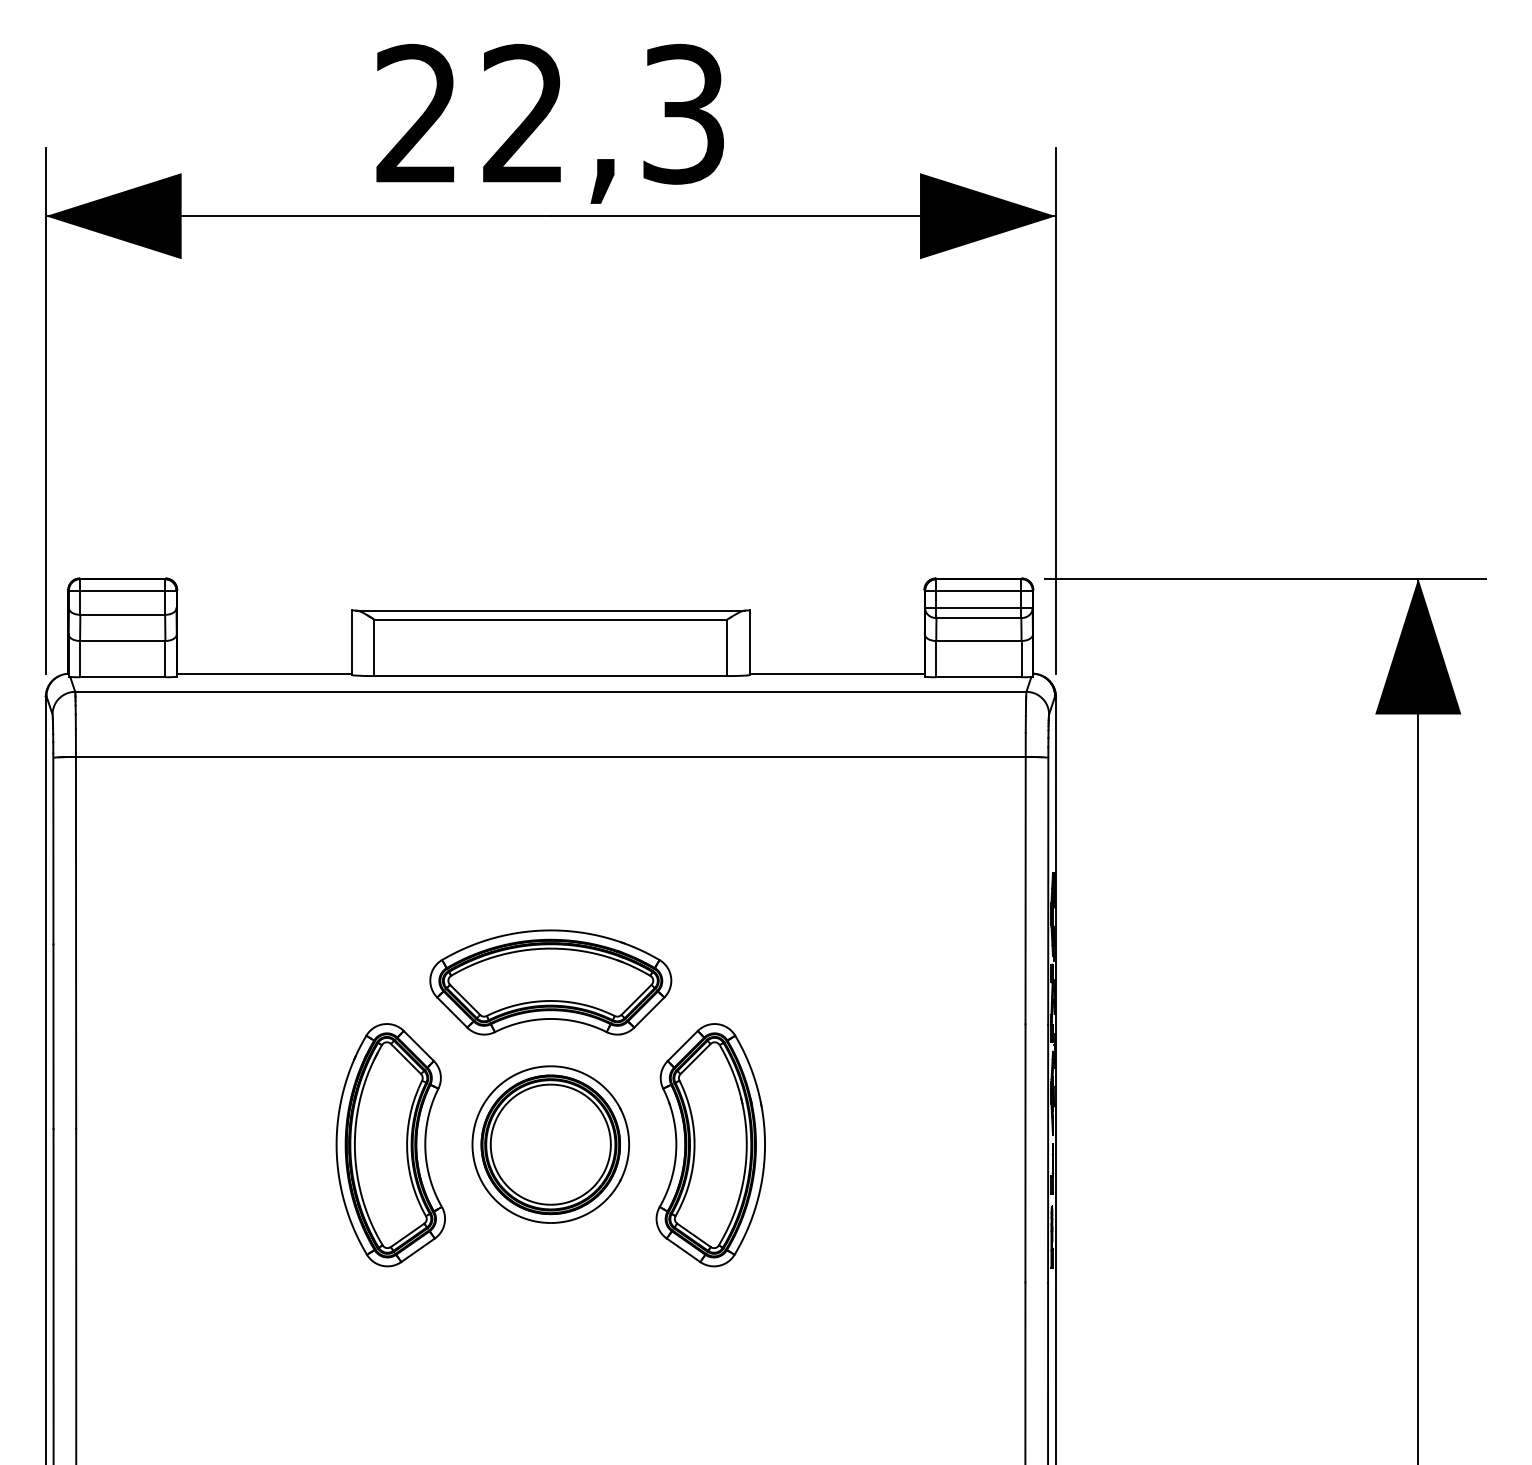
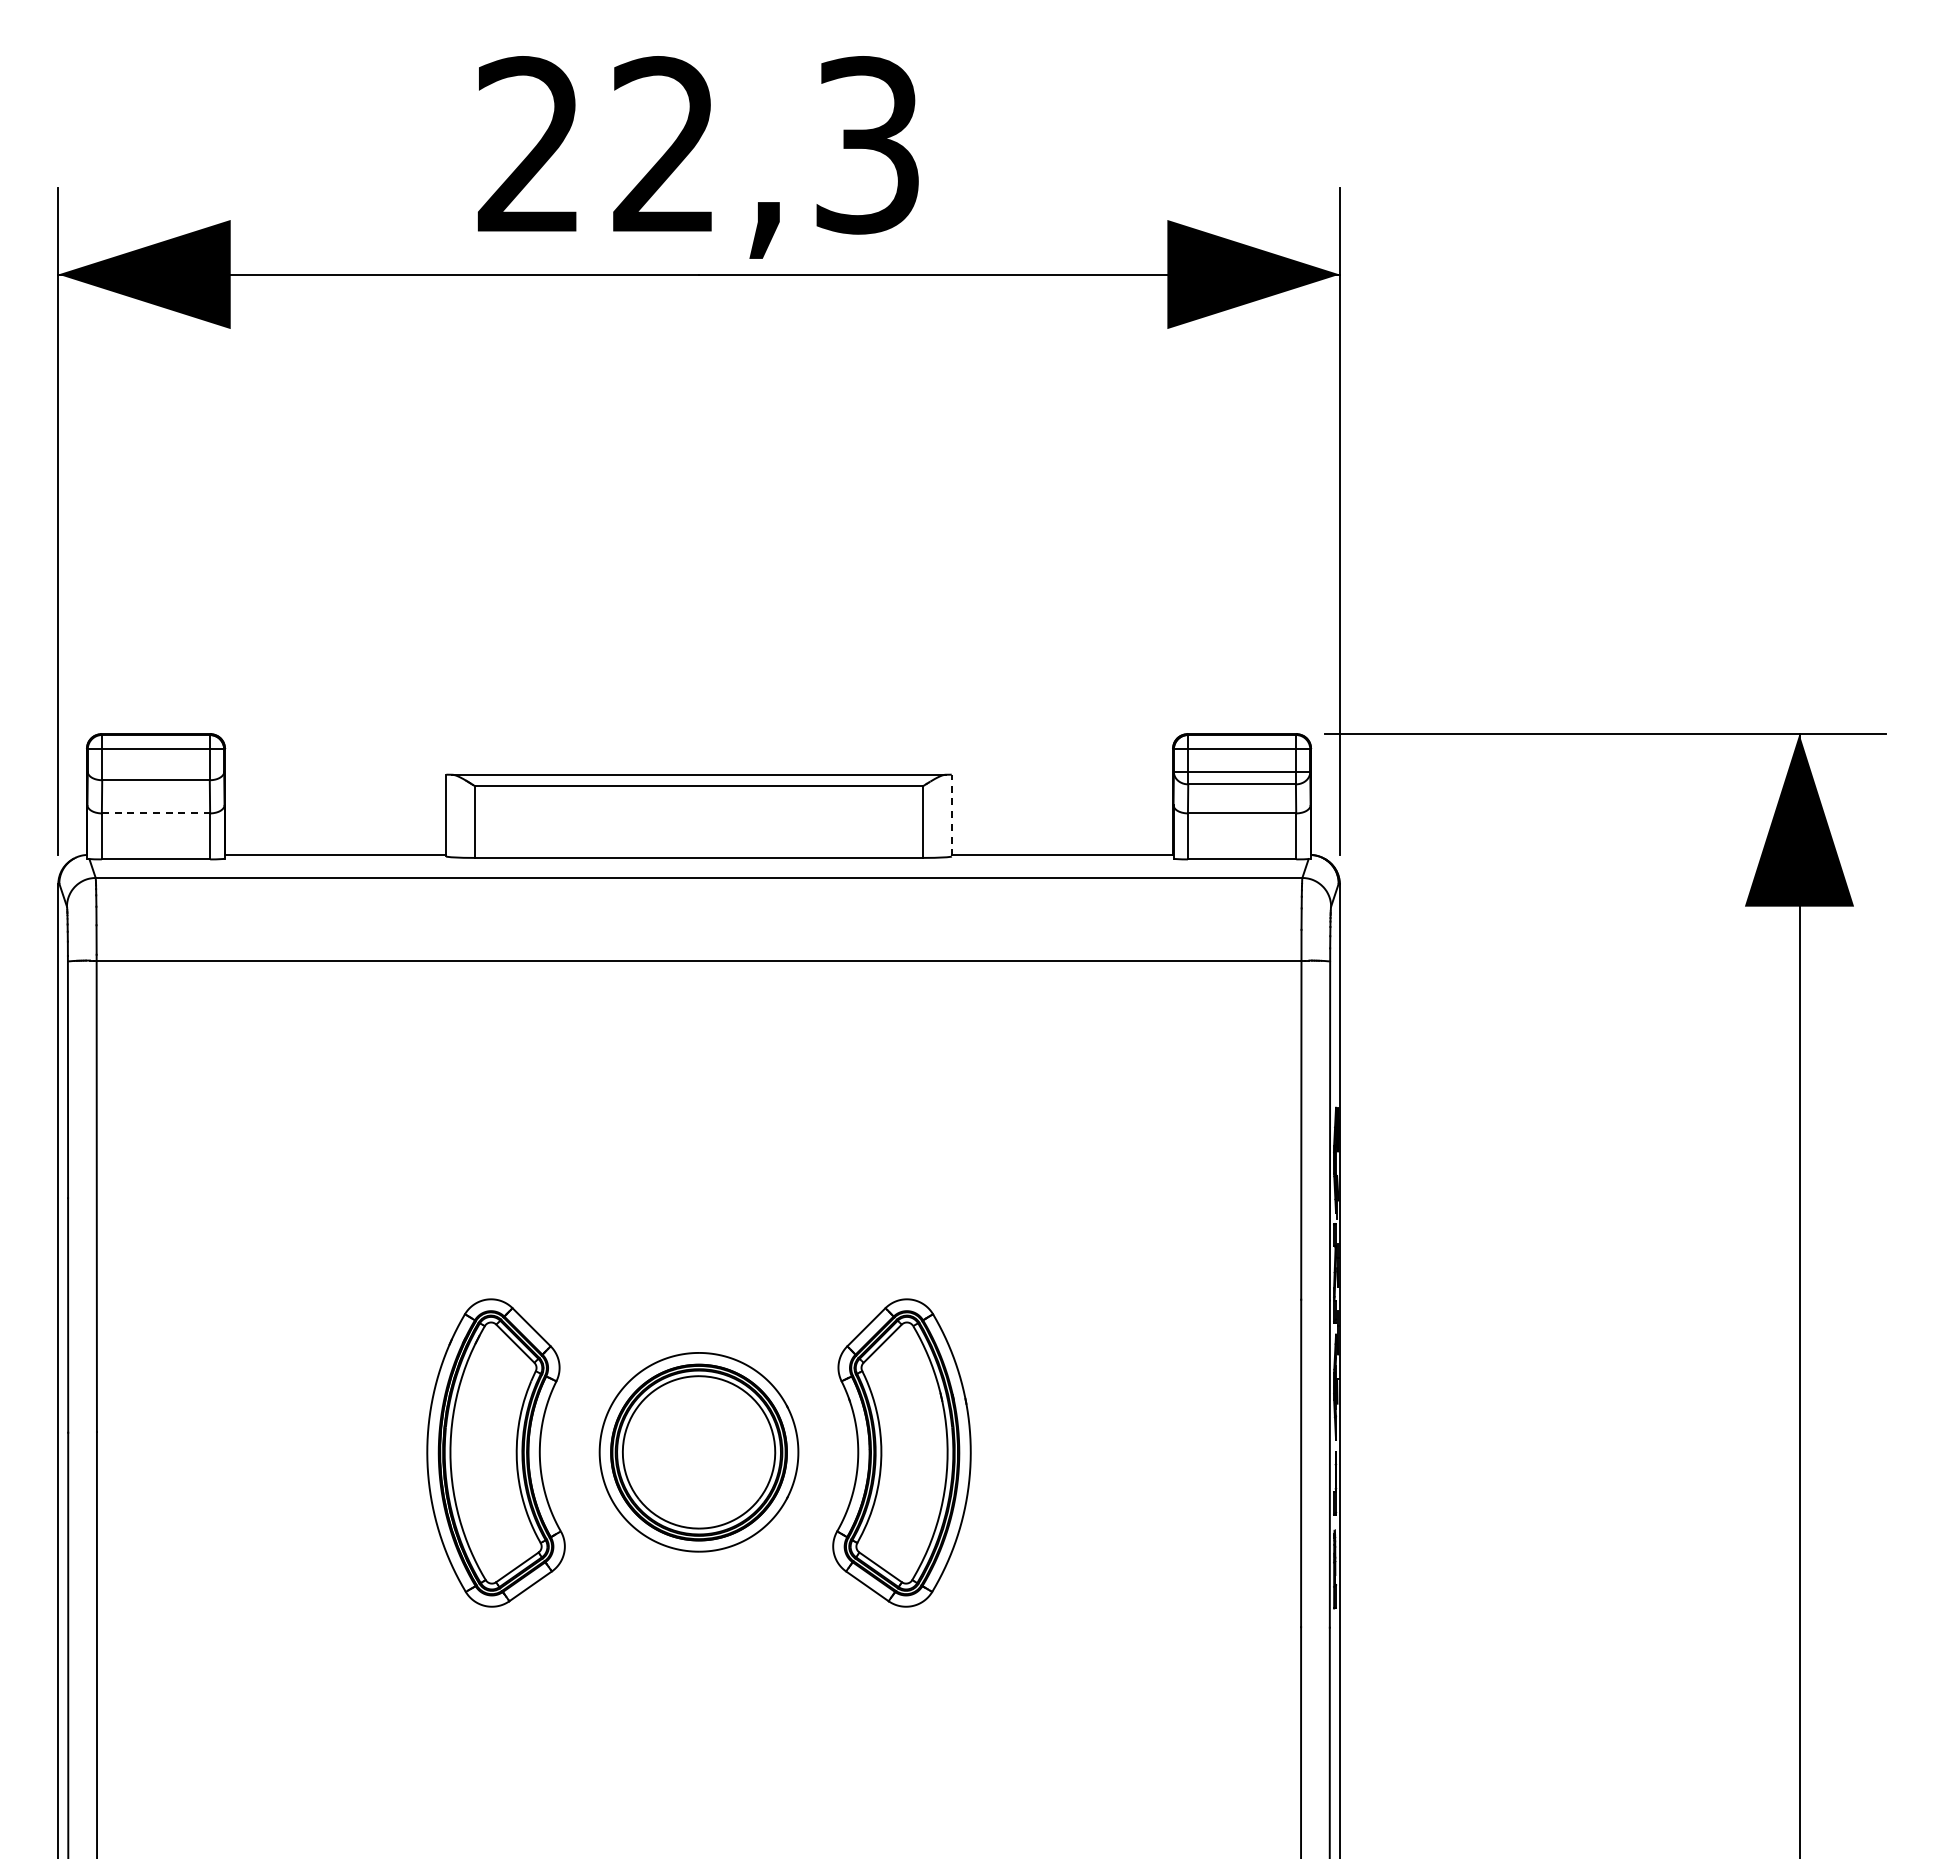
line: (123, 641) -> (156, 813), solid -> dashed
line: (749, 642) -> (951, 815), solid -> dashed
part: (550, 982) -> (698, 1246), removed

